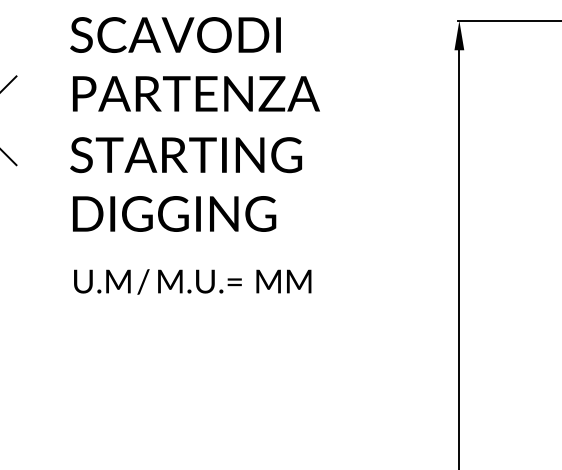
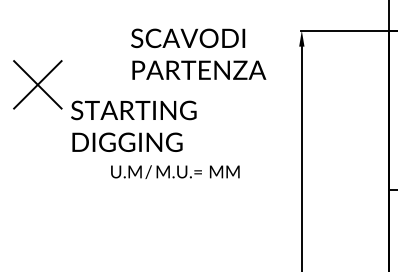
text: (194, 62) -> (198, 53), moved
text: (185, 182) -> (133, 125), moved
text: (192, 280) -> (175, 171), moved

